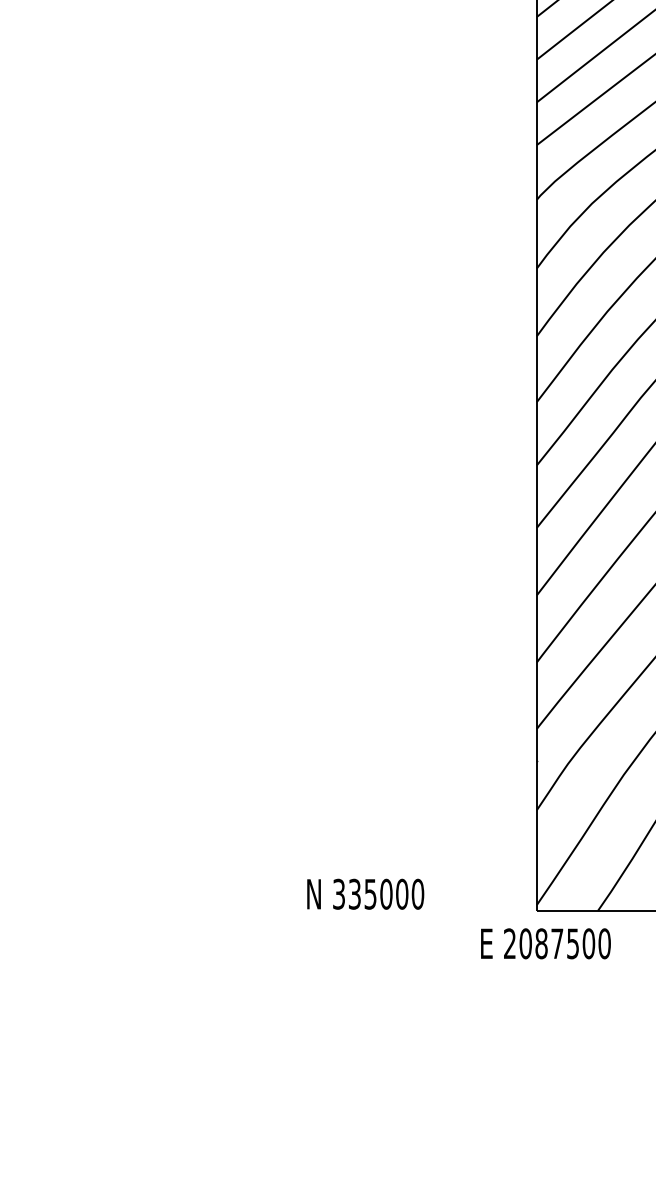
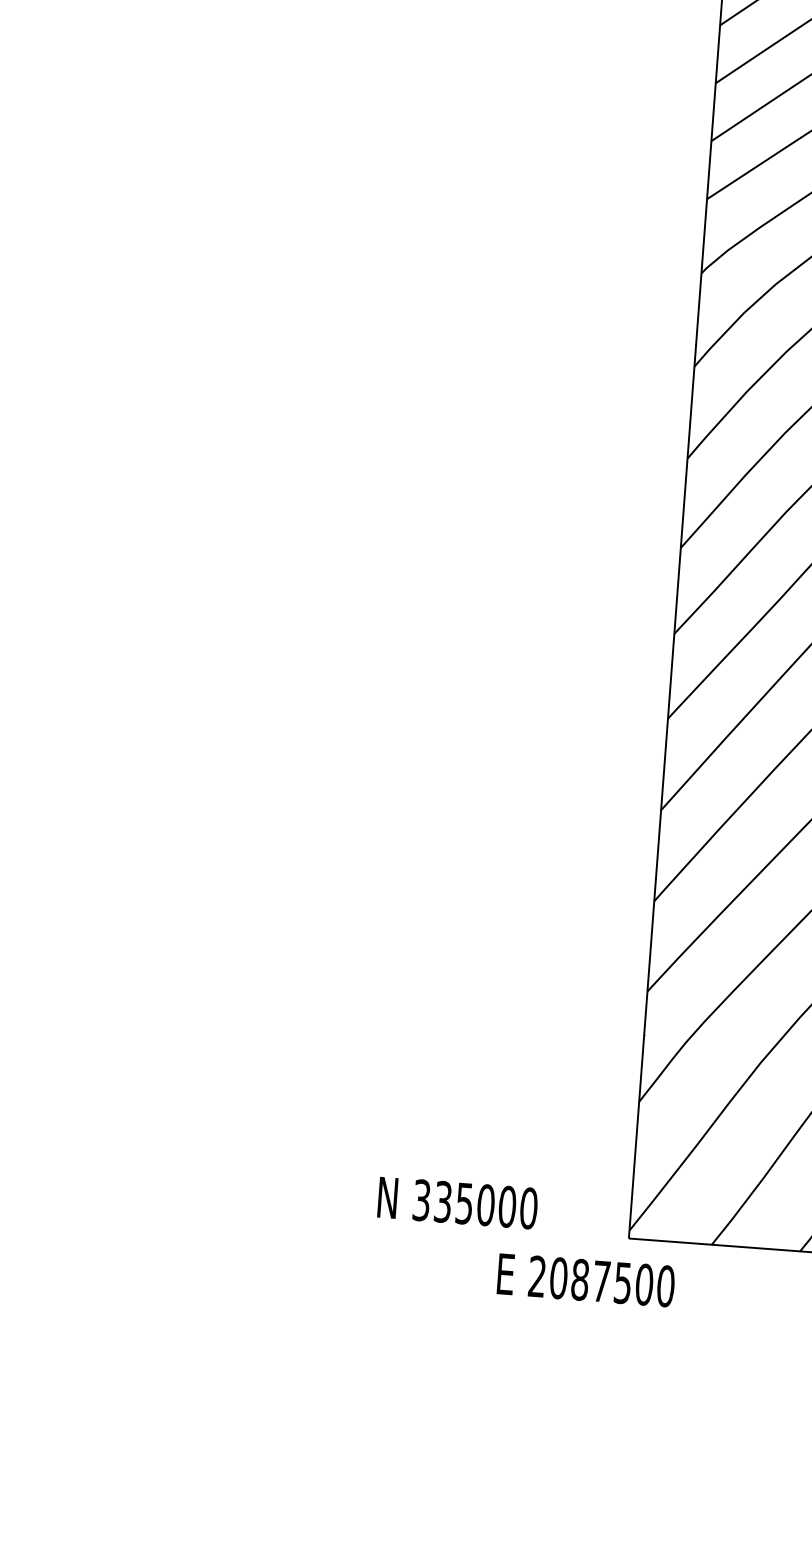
text: (365, 893) -> (457, 1202), moved
text: (545, 943) -> (585, 1279), moved

